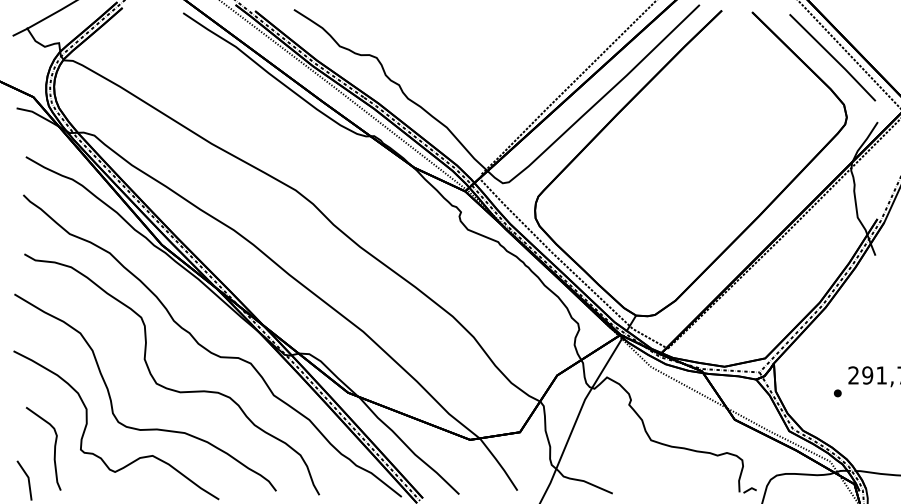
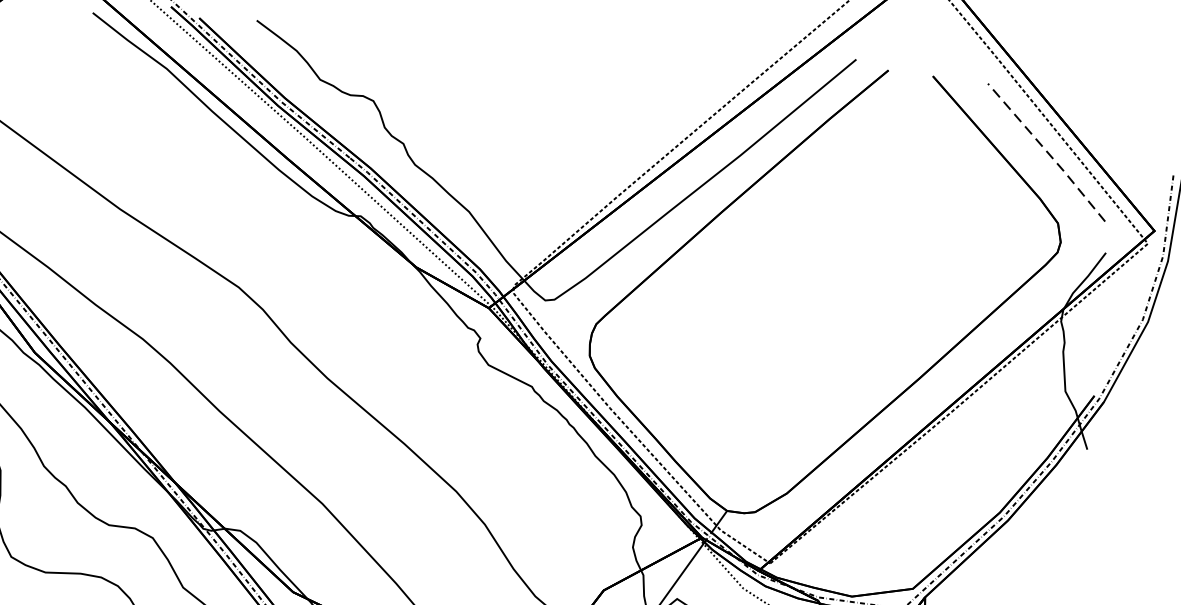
line: (833, 57) -> (1047, 152), solid -> dashed

